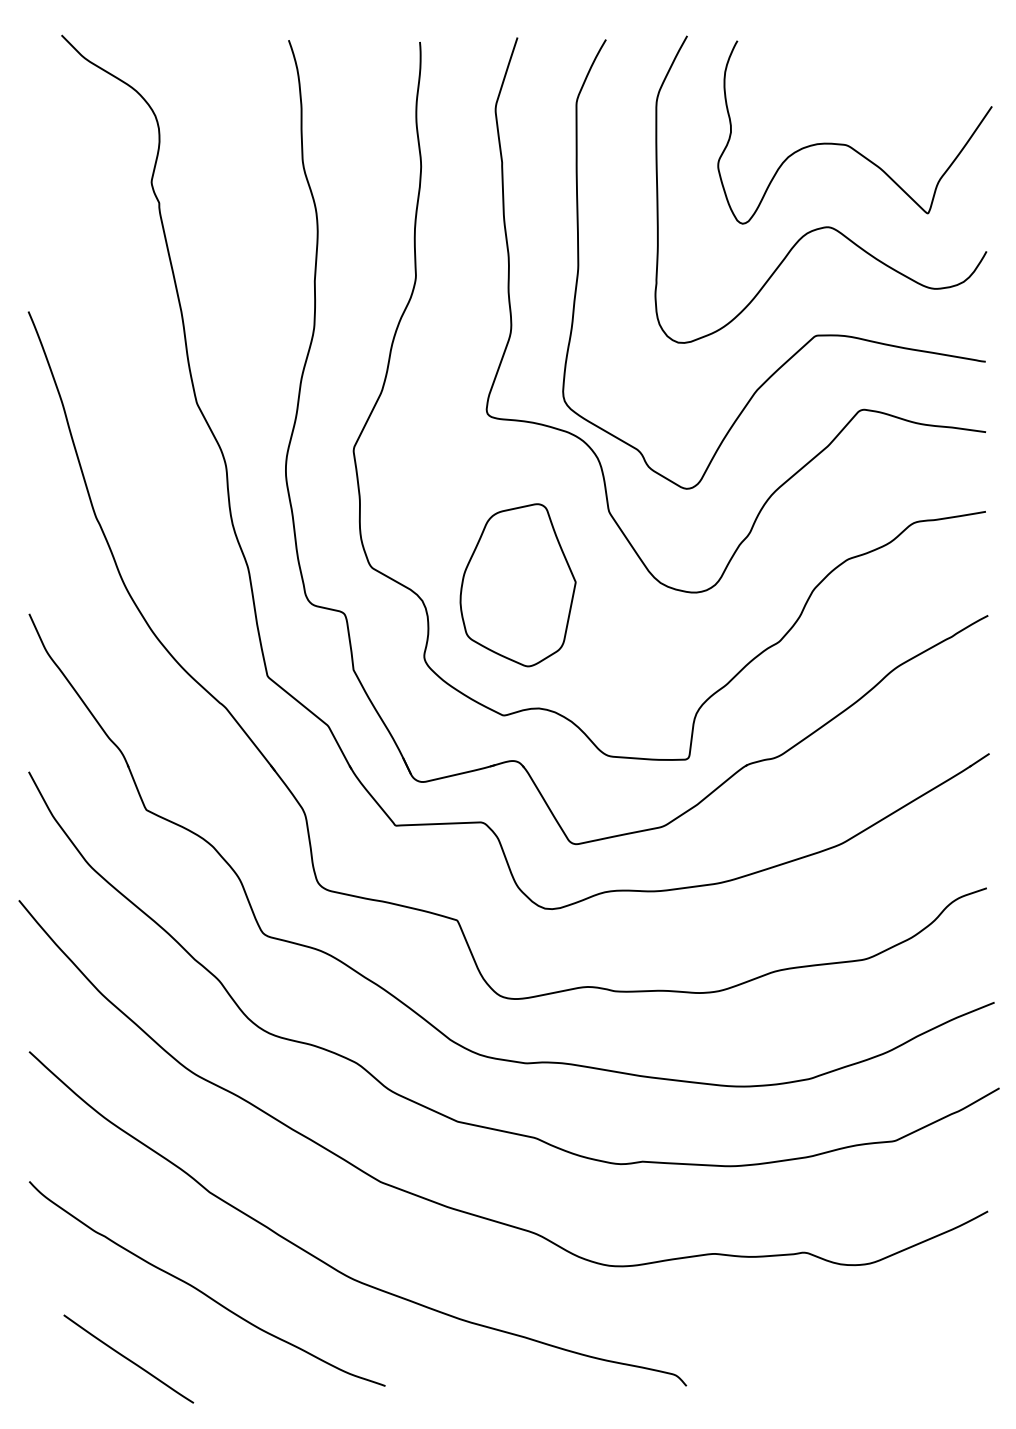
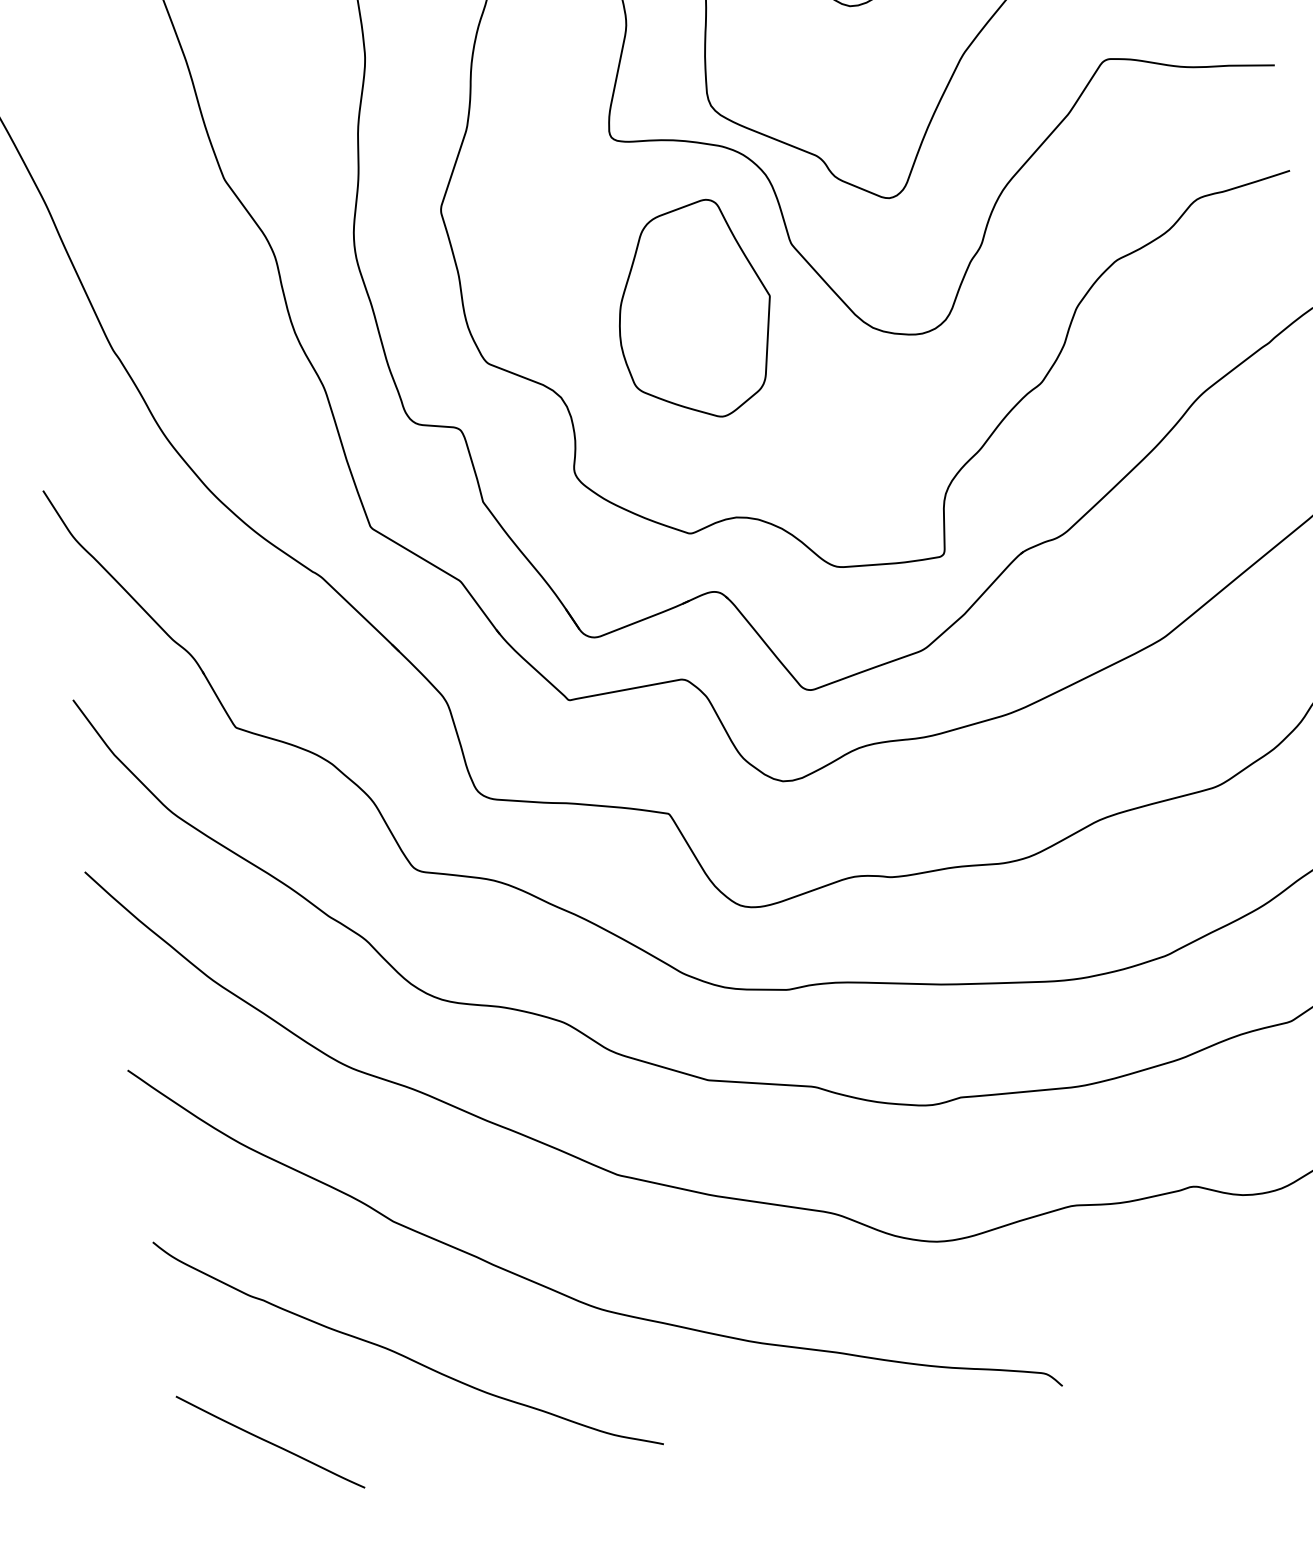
part: (517, 585) -> (693, 311), moved
line: (128, 1358) -> (270, 1441), moved

